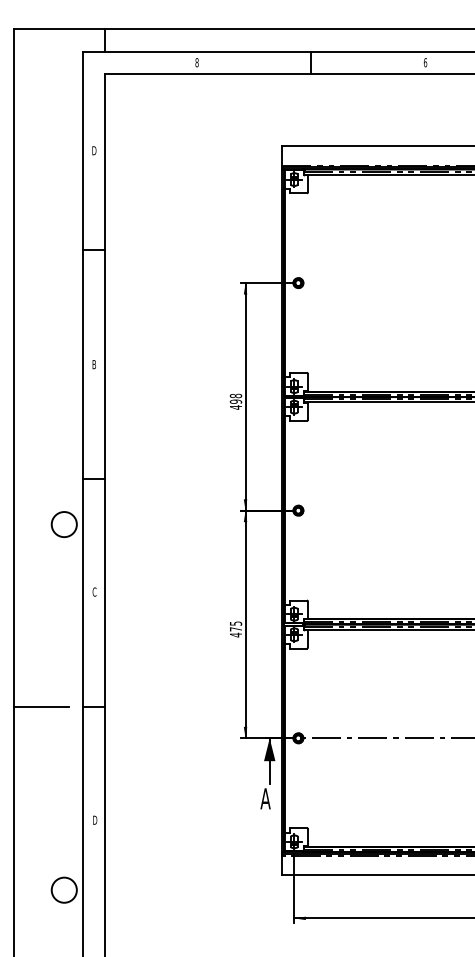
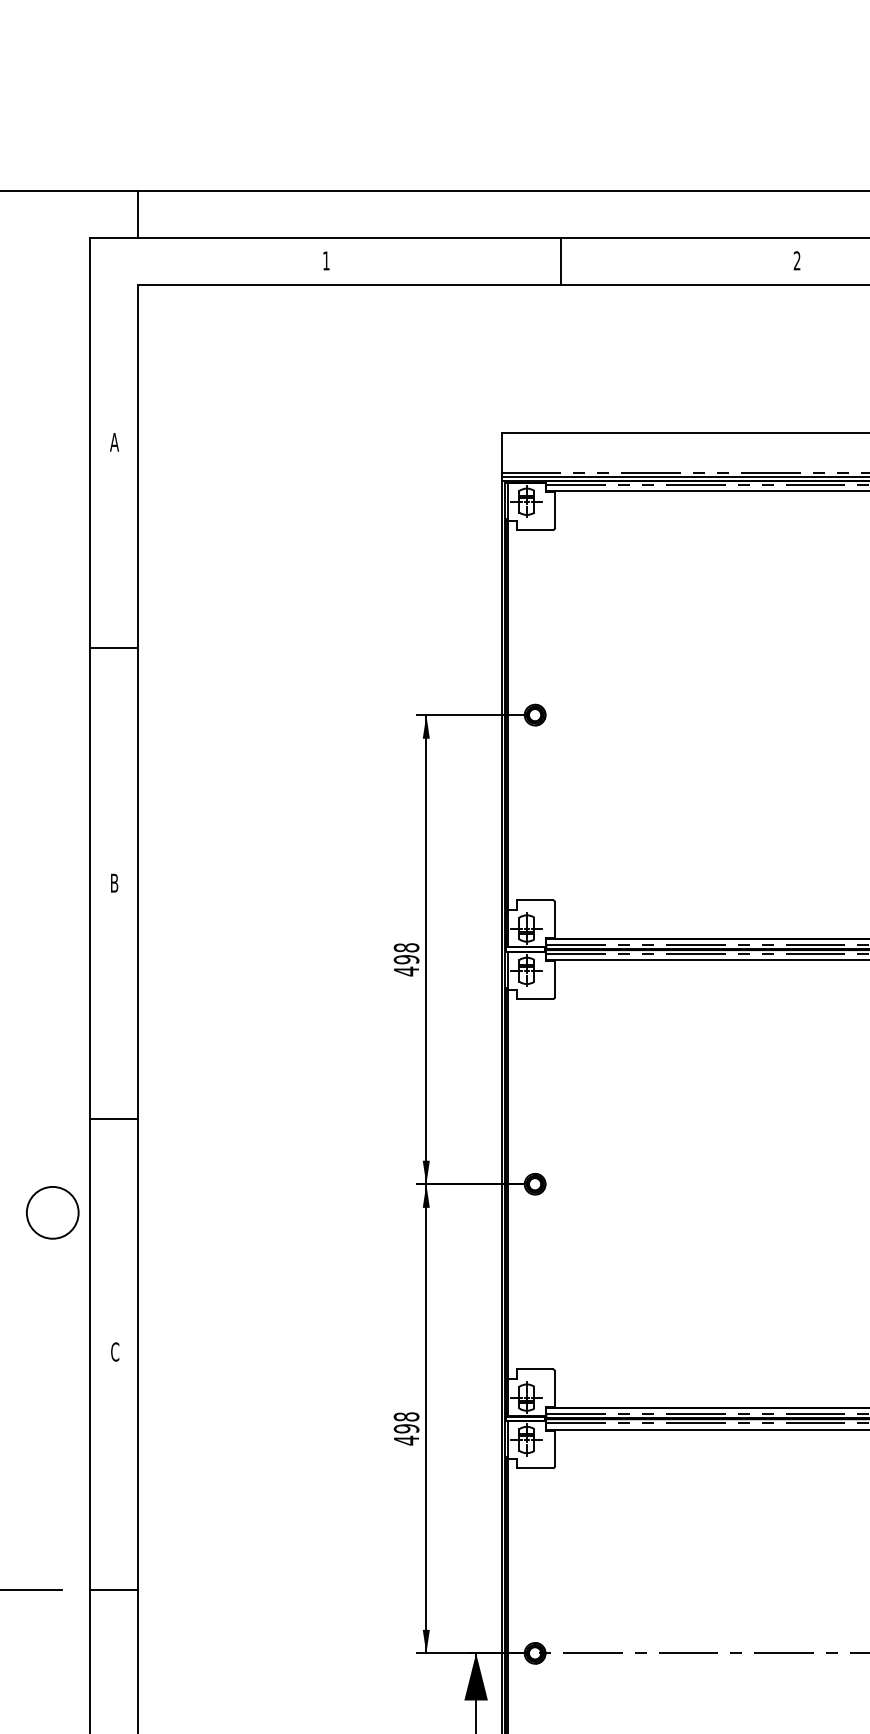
text: (196, 62) -> (325, 260), 8 -> 1
text: (425, 62) -> (797, 260), 6 -> 2
text: (94, 150) -> (114, 441), D -> A
text: (235, 626) -> (405, 1422), 475 -> 498

